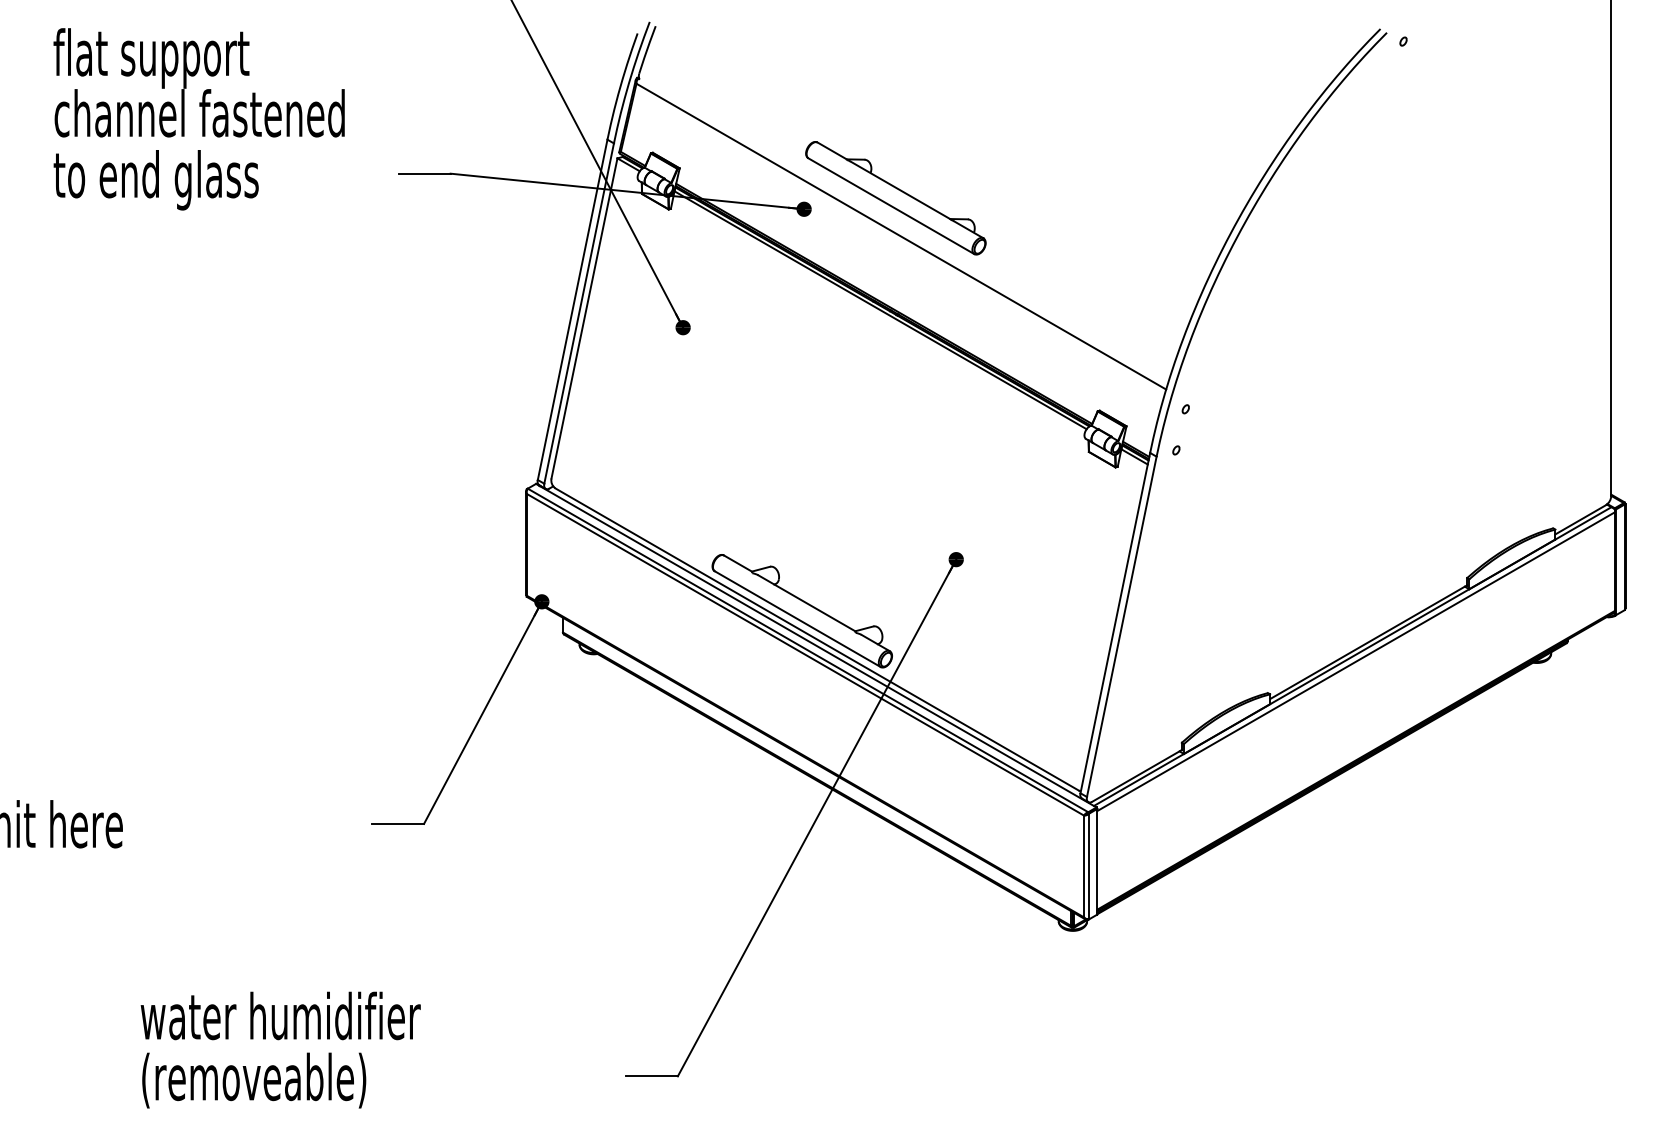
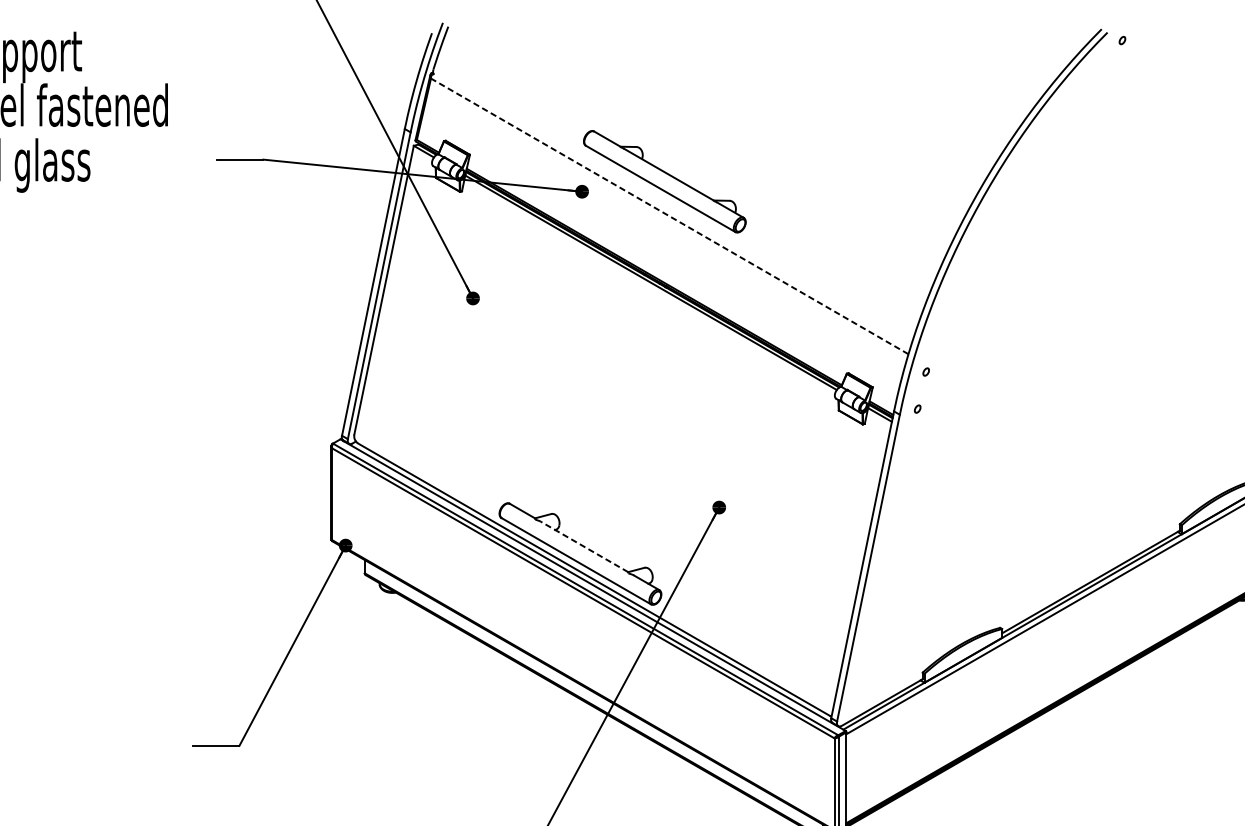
line: (901, 236) -> (669, 216), solid -> dashed
line: (806, 603) -> (584, 547), solid -> dashed

